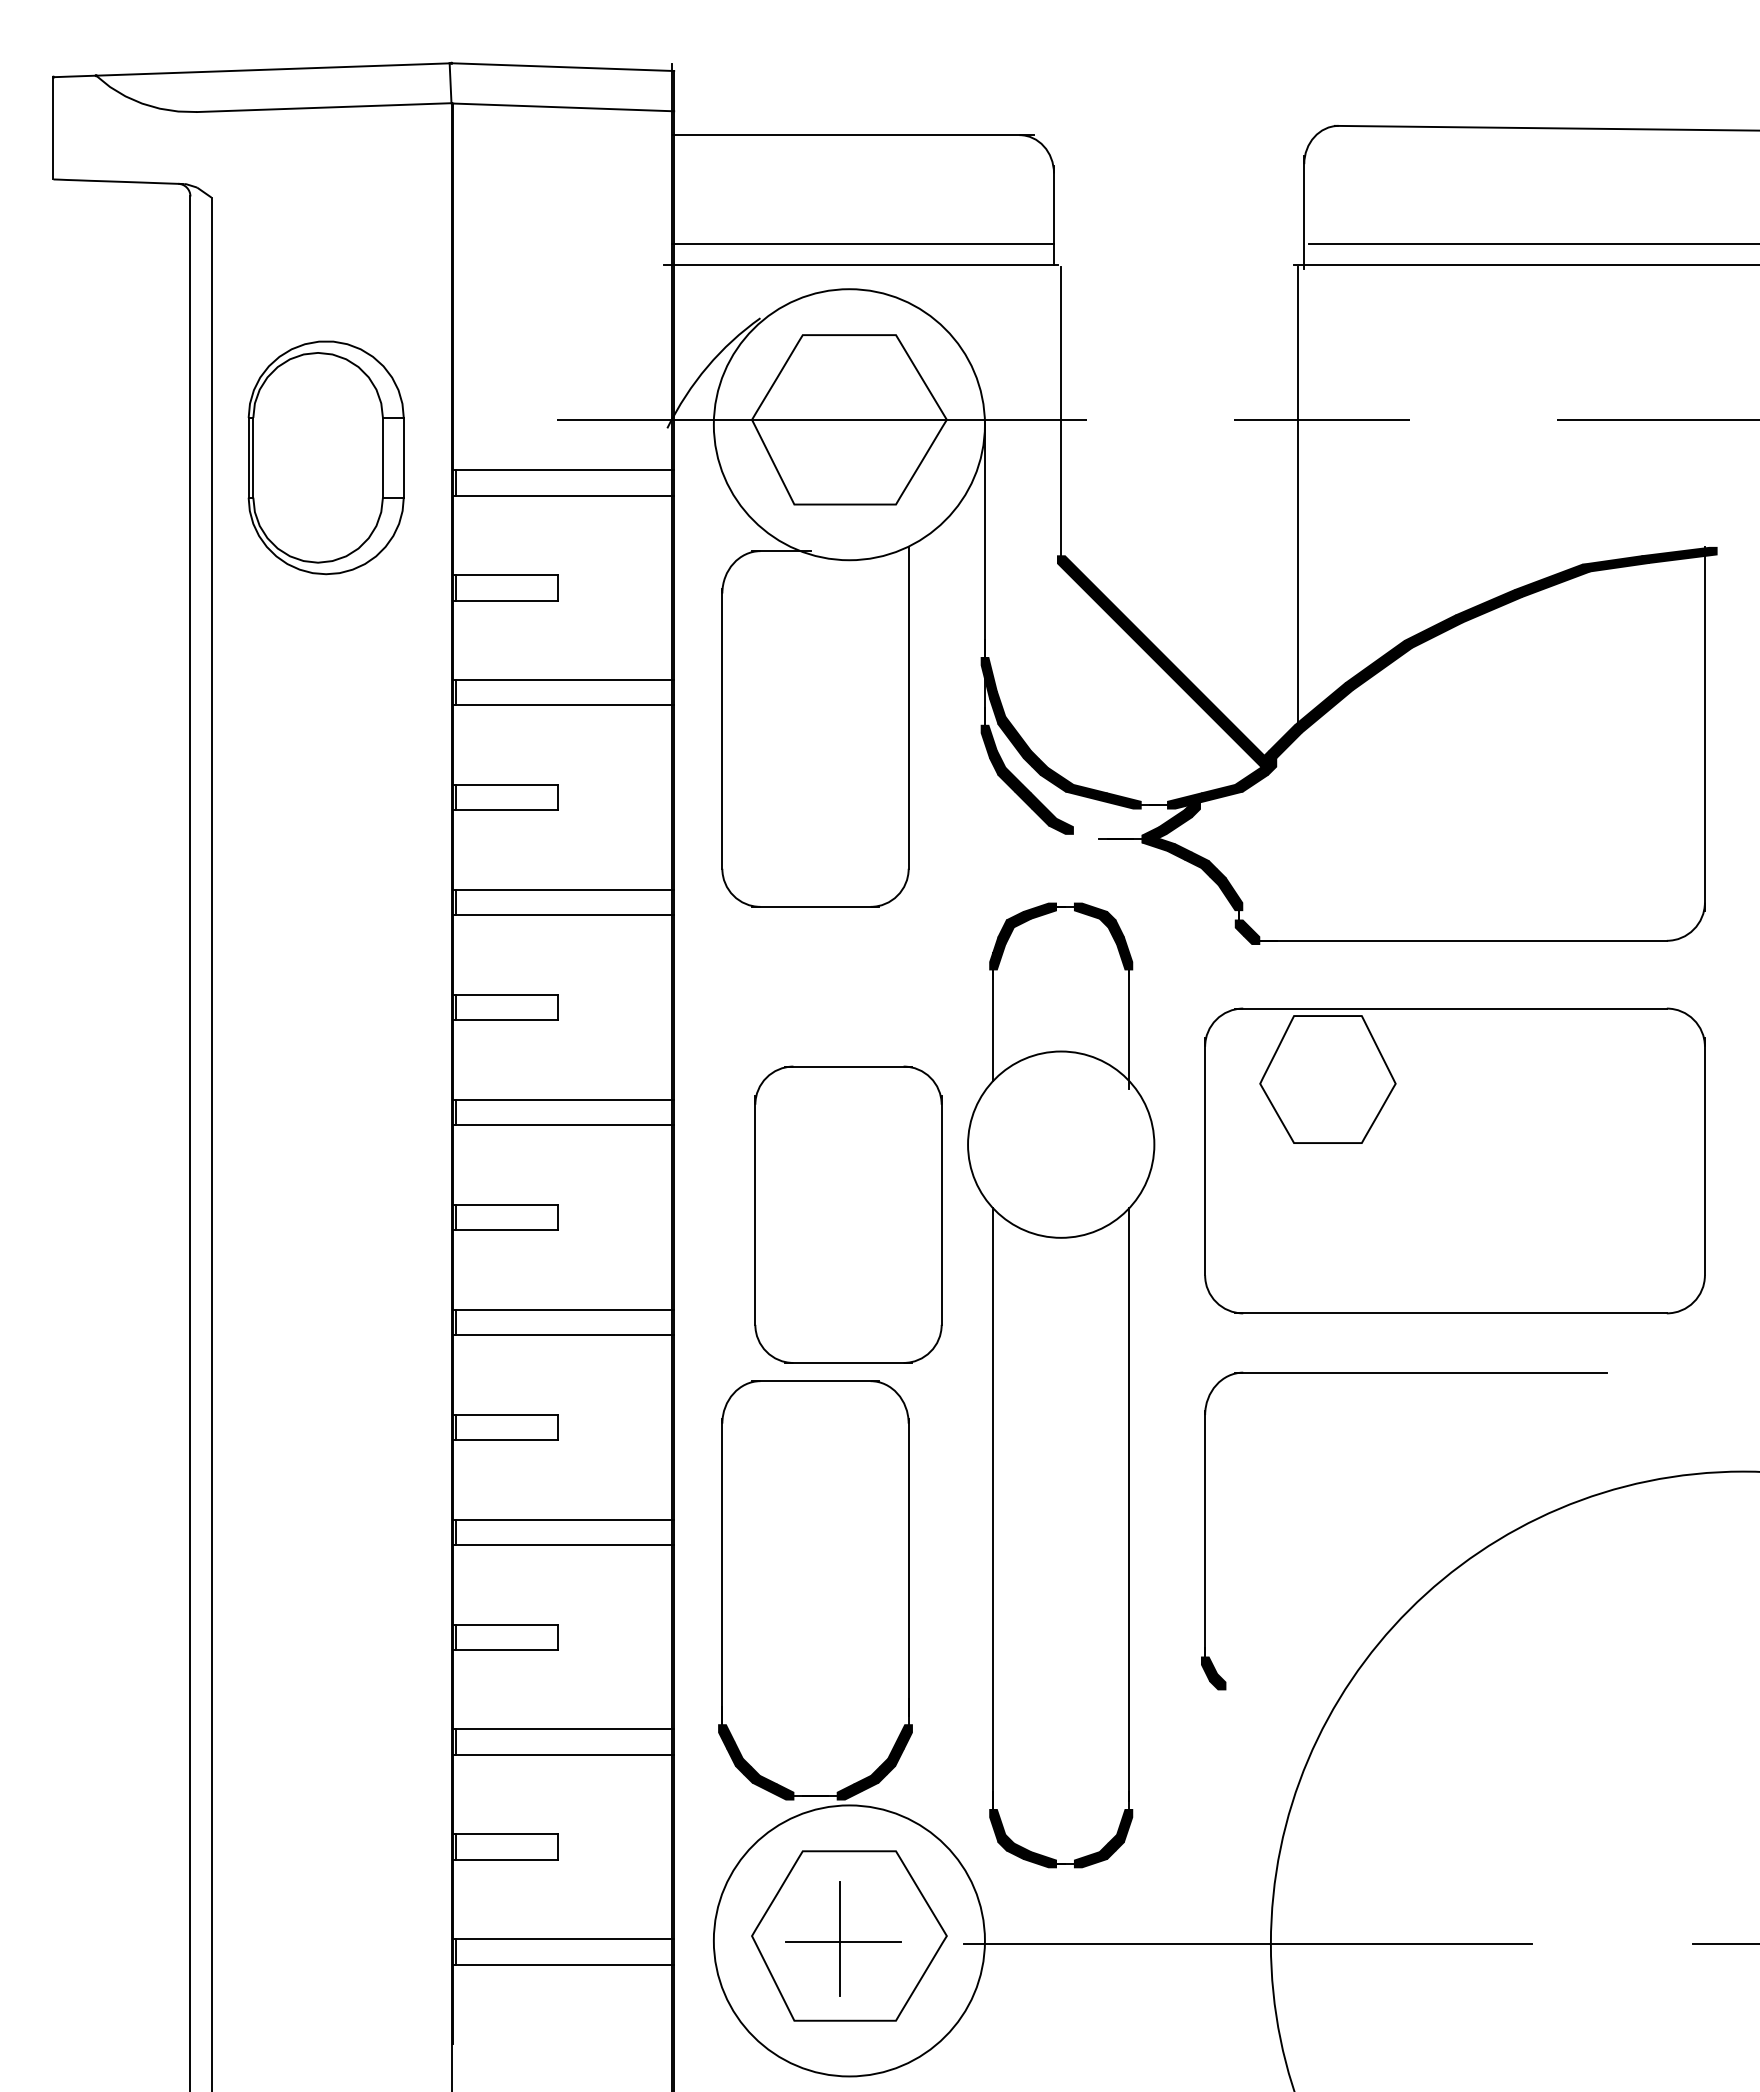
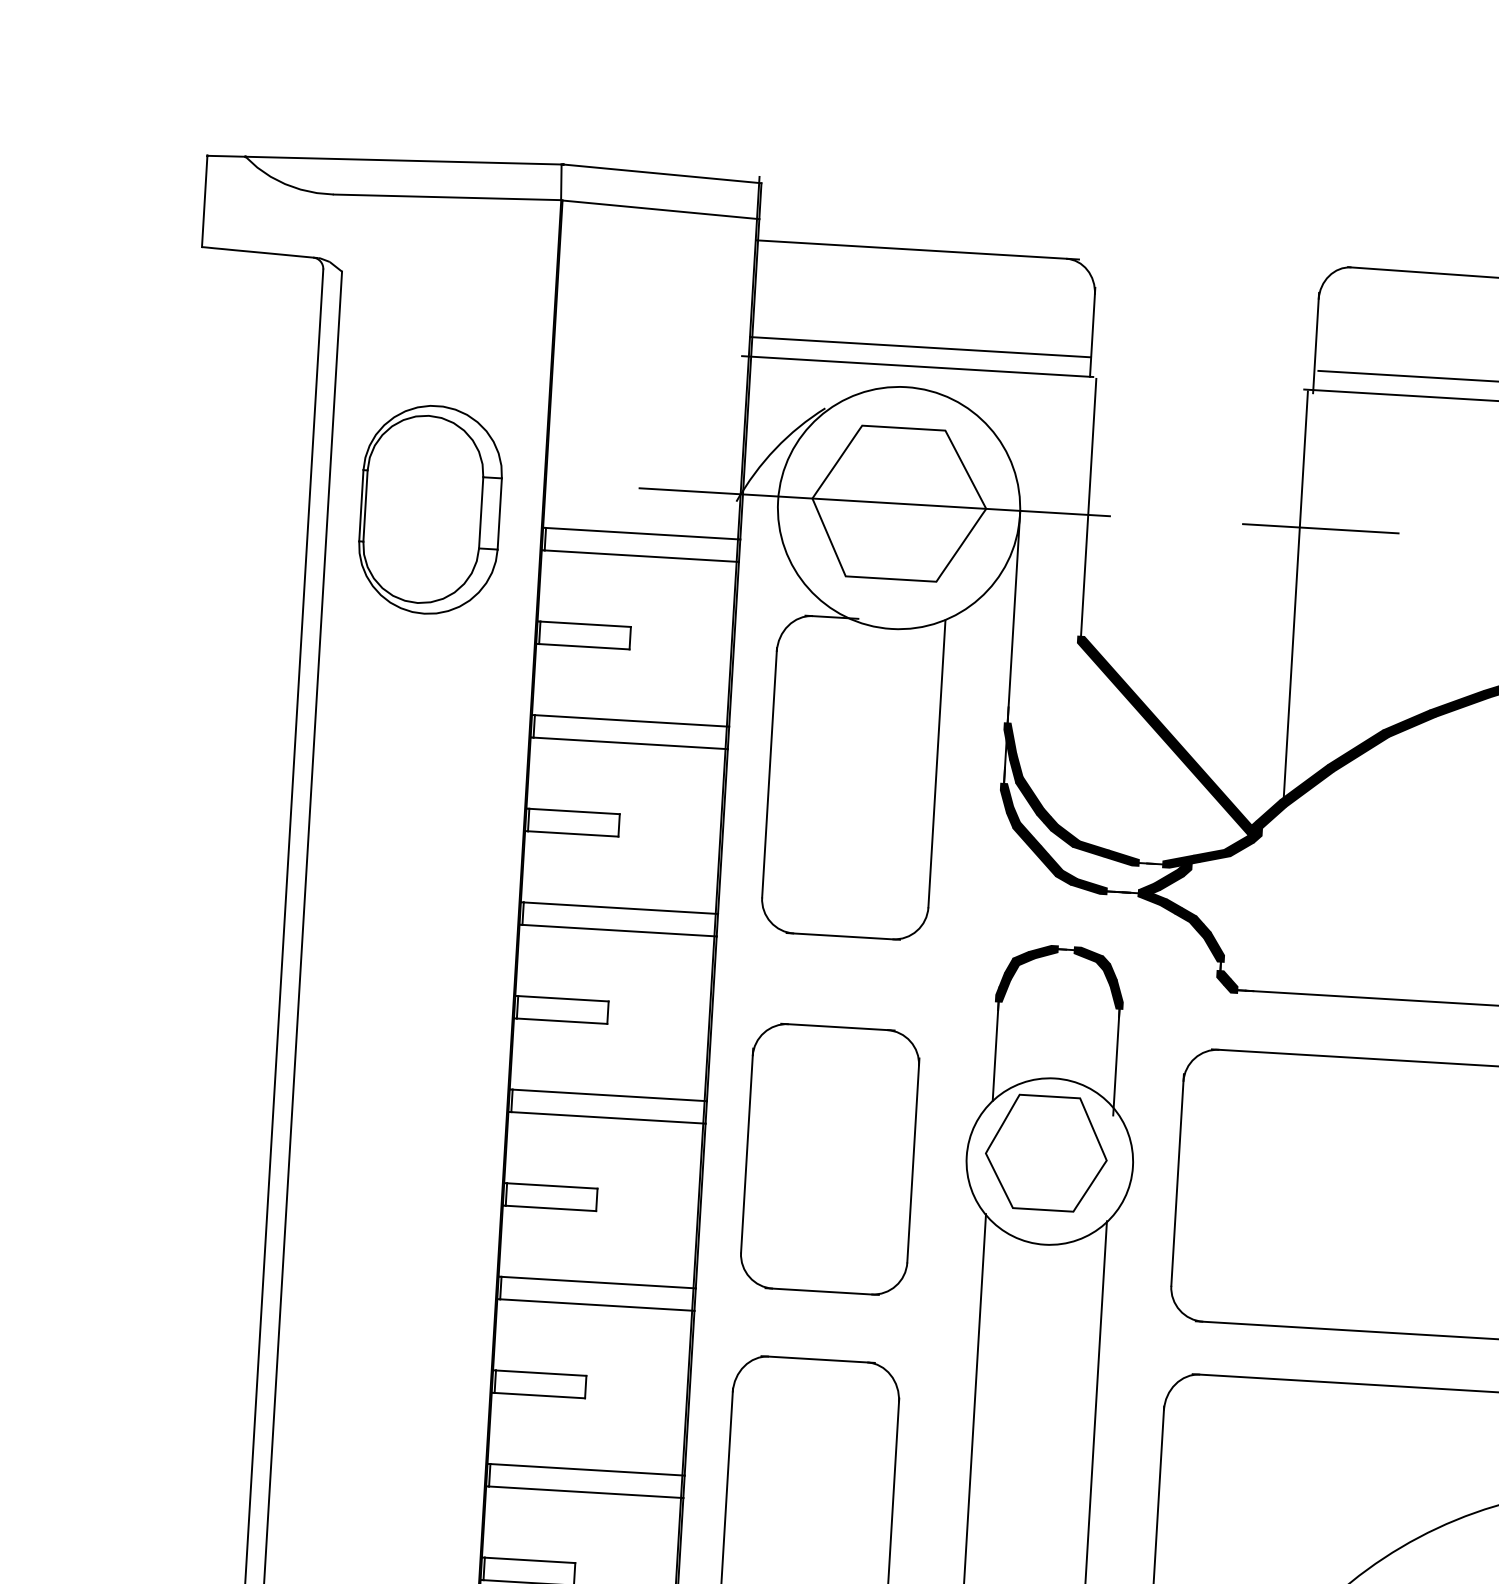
fill: (1086, 834) -> (1088, 886), added
part: (1327, 1079) -> (1046, 1153), moved
part: (848, 1214) -> (830, 1159), moved

